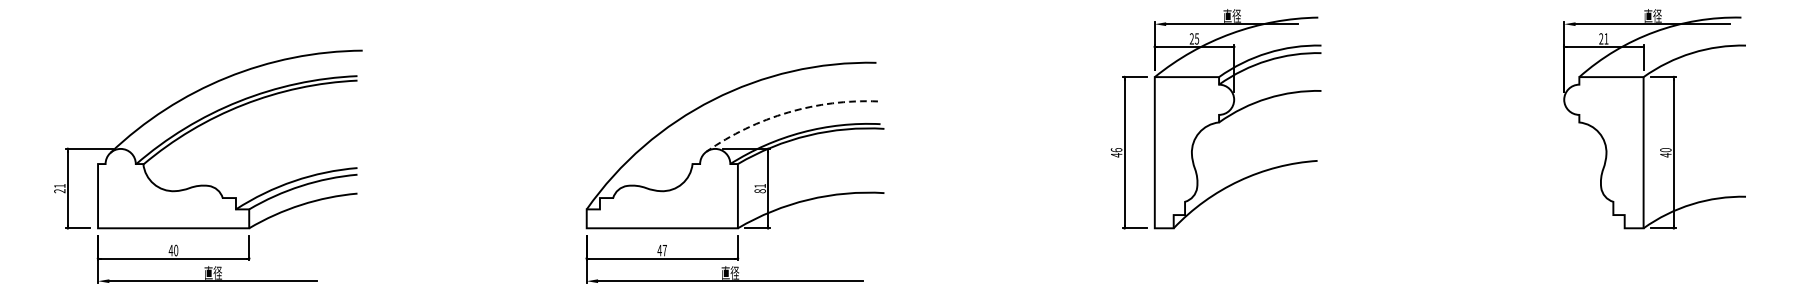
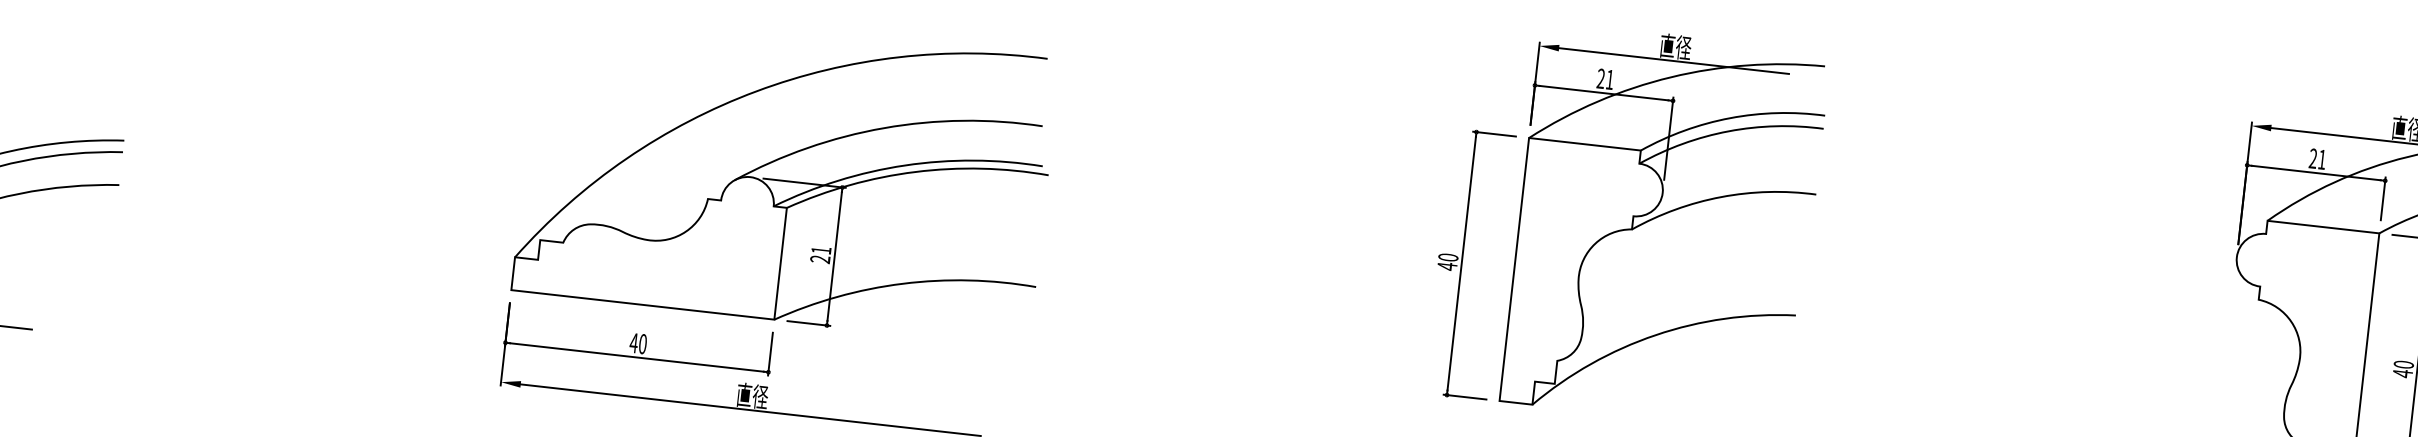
text: (1196, 38) -> (1609, 78), 25 -> 21
arc: (788, 112) -> (884, 128), dashed -> solid
text: (1116, 150) -> (1448, 258), 46 -> 40
text: (759, 191) -> (819, 259), 81 -> 21
text: (664, 250) -> (642, 343), 47 -> 40

